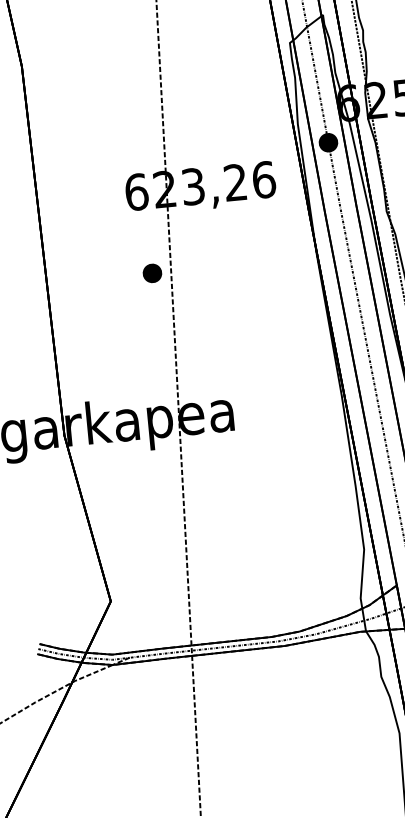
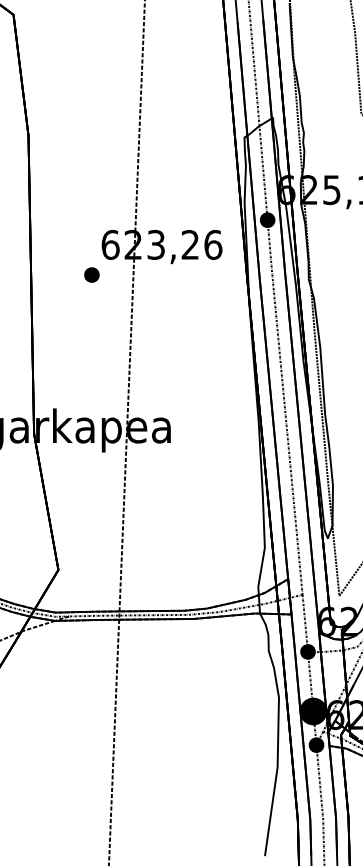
part: (151, 272) -> (91, 274), moved

